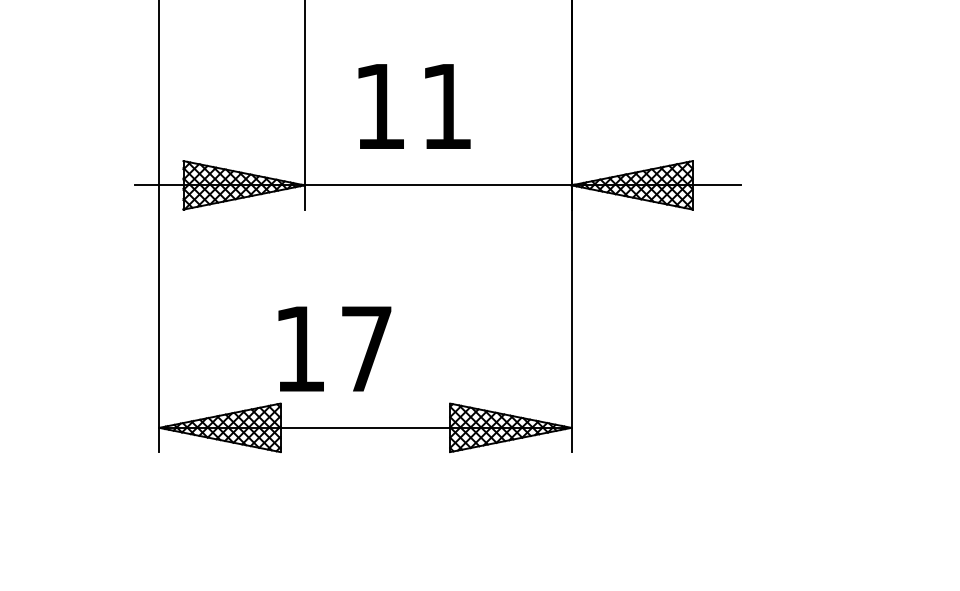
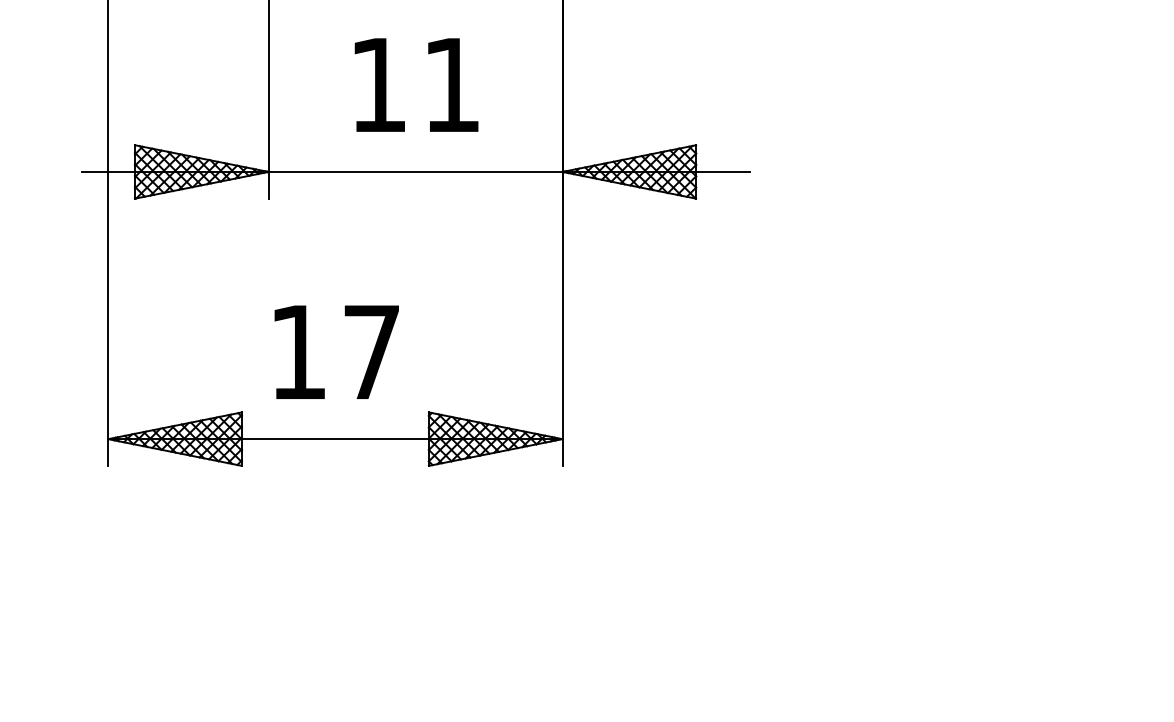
text: (414, 106) -> (416, 84), moved
text: (334, 348) -> (336, 351), moved

